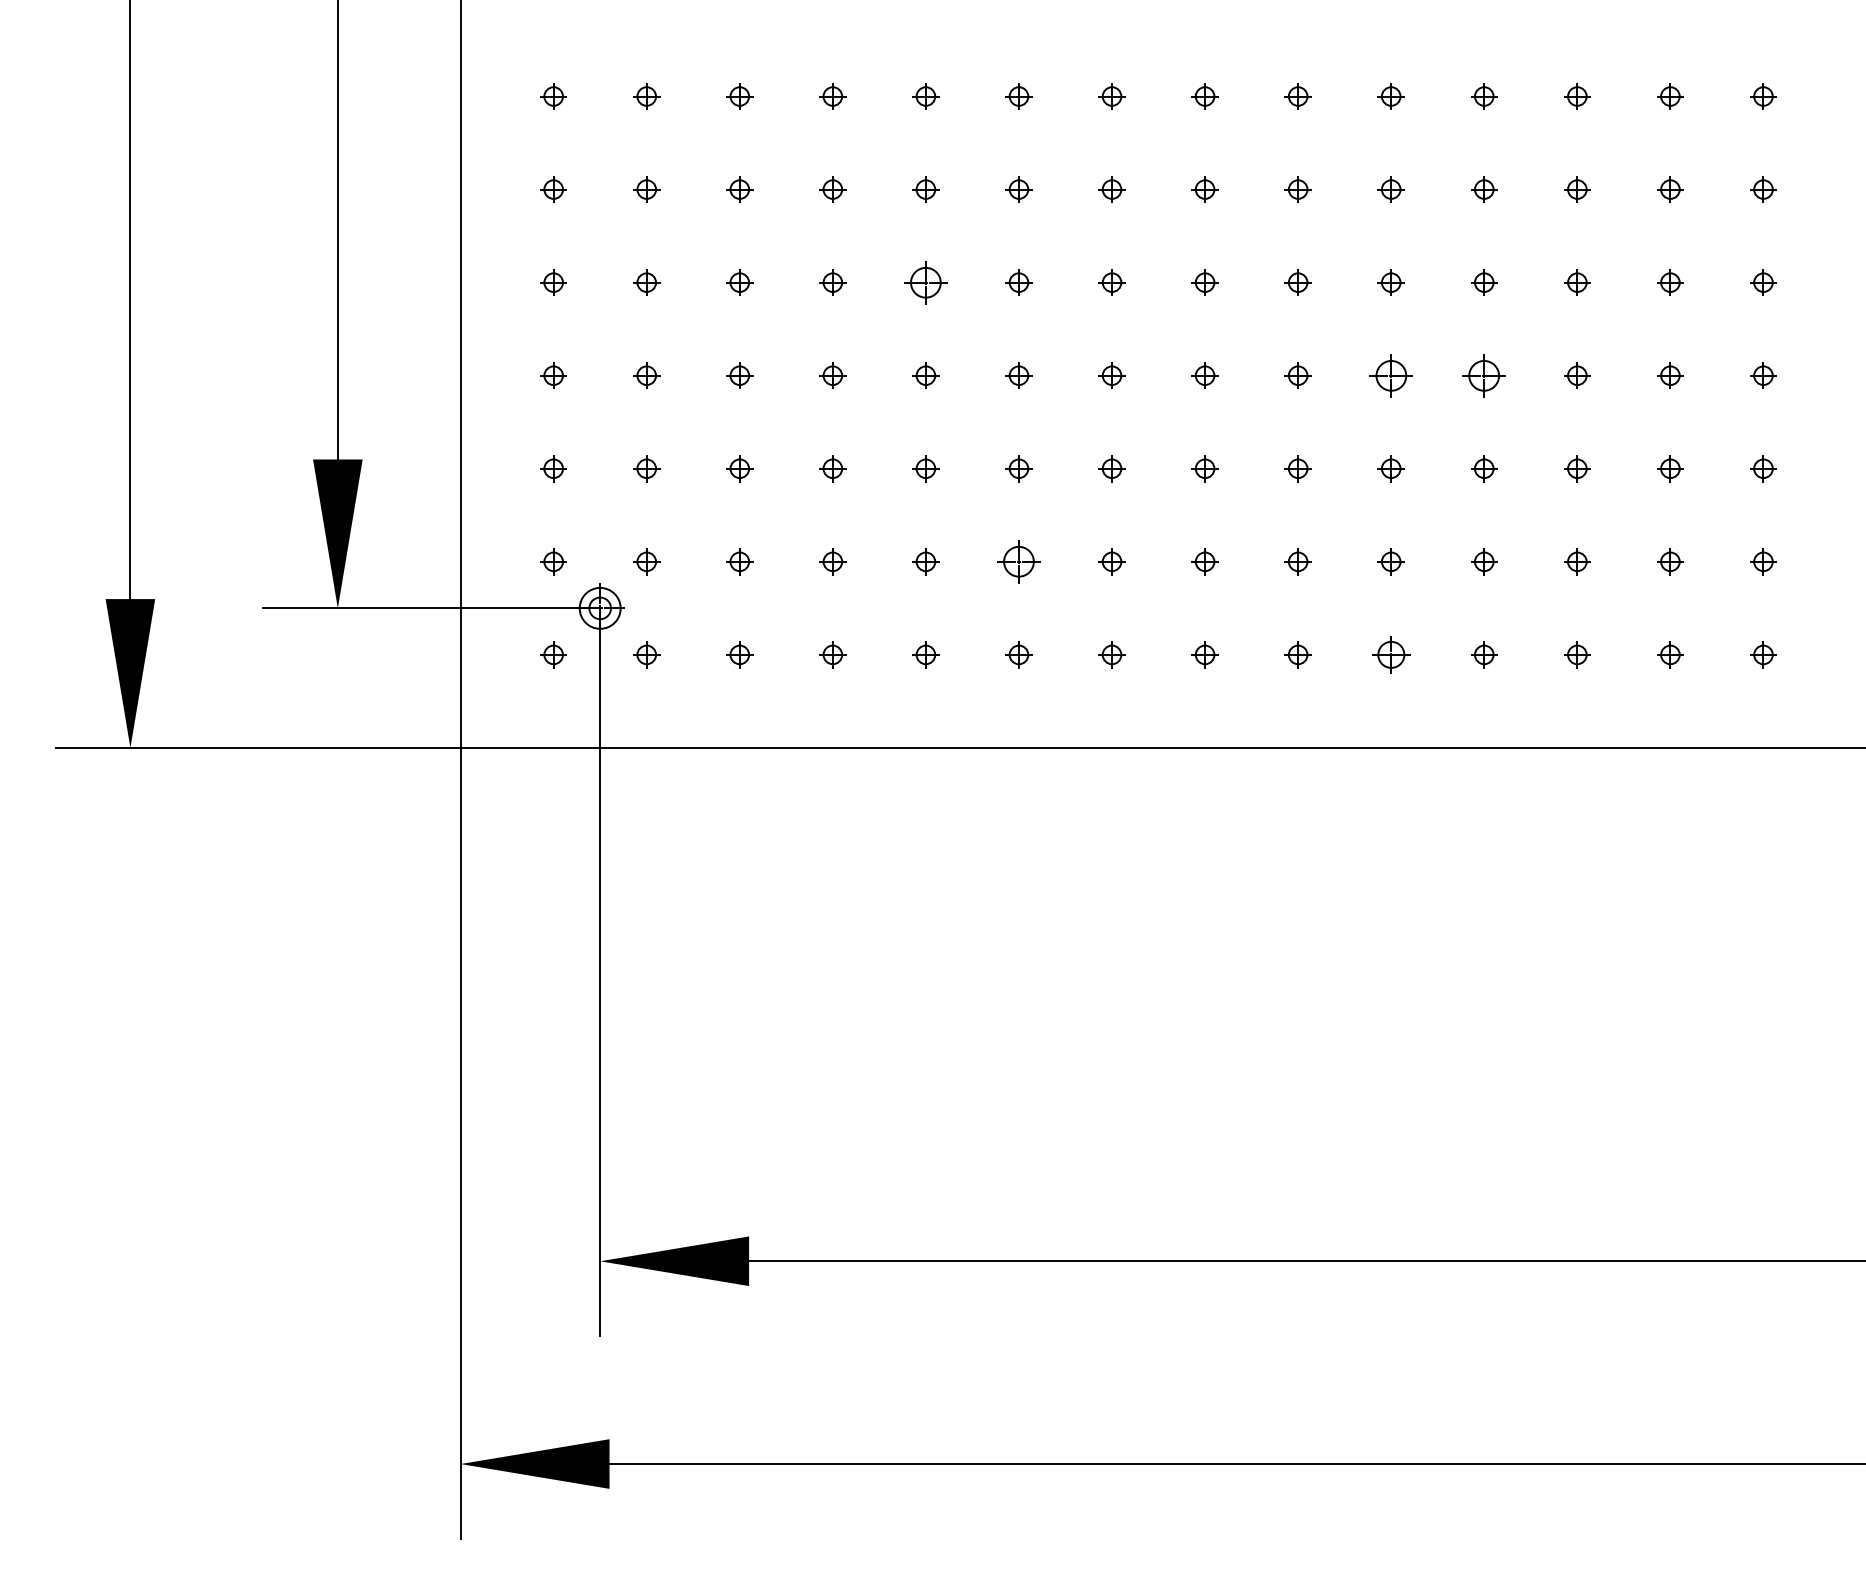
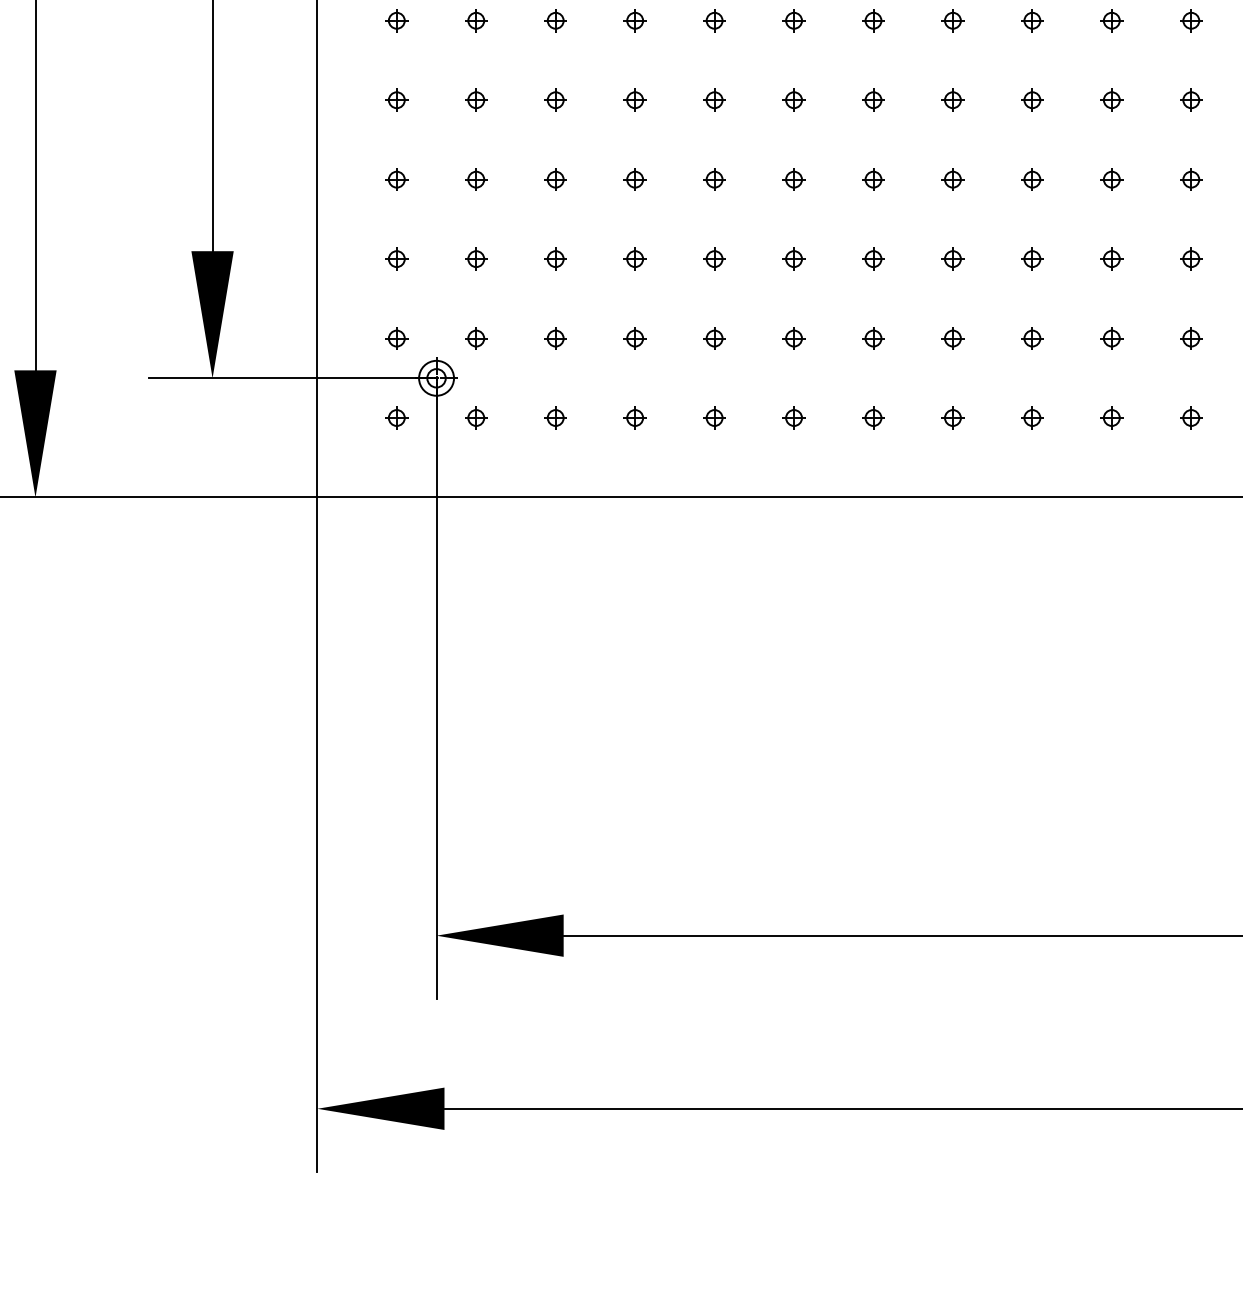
part: (925, 282) -> (714, 100), size x0.62
part: (1390, 375) -> (1111, 179), size x0.62
part: (1484, 375) -> (1191, 179), size x0.62
part: (1018, 561) -> (793, 338), size x0.62
part: (1390, 654) -> (1111, 417), size x0.71

